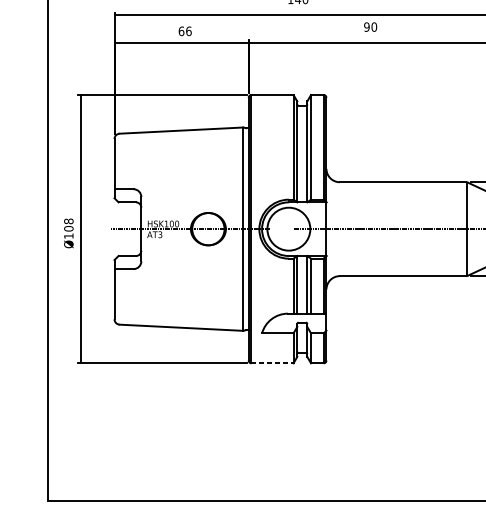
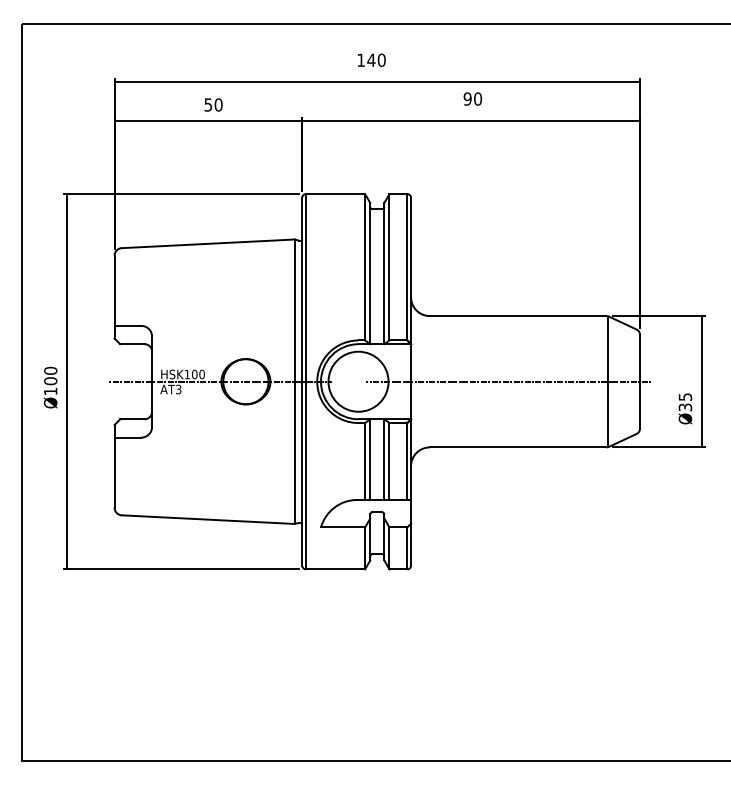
text: (185, 31) -> (213, 104), 66 -> 50
text: (68, 221) -> (50, 370), Ø108 -> Ø100
line: (272, 363) -> (335, 569), dashed -> solid

